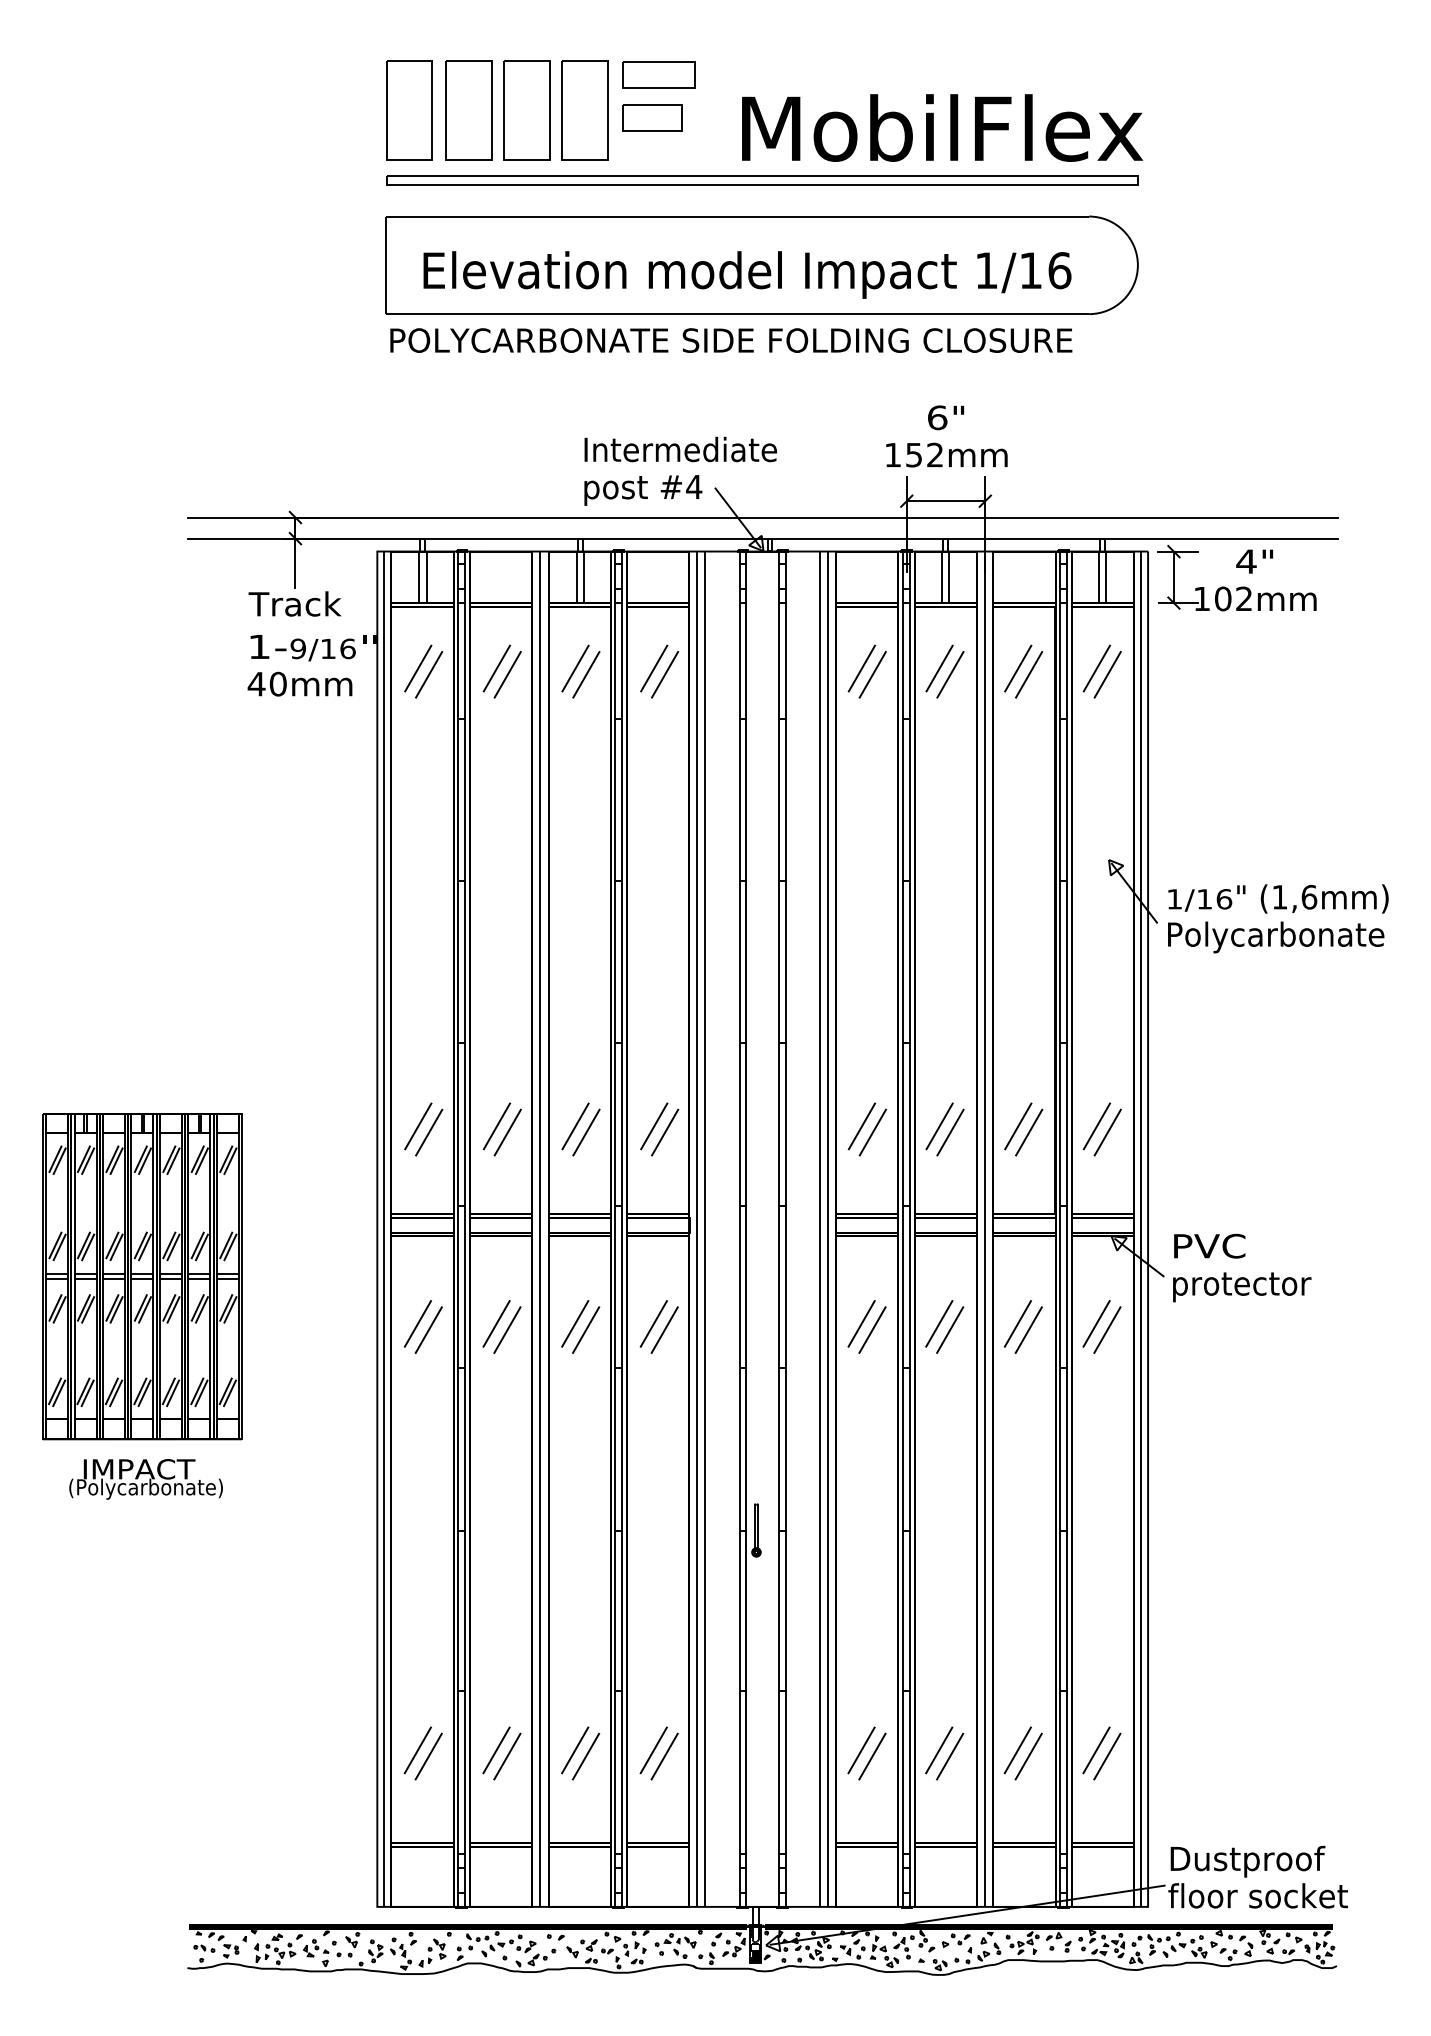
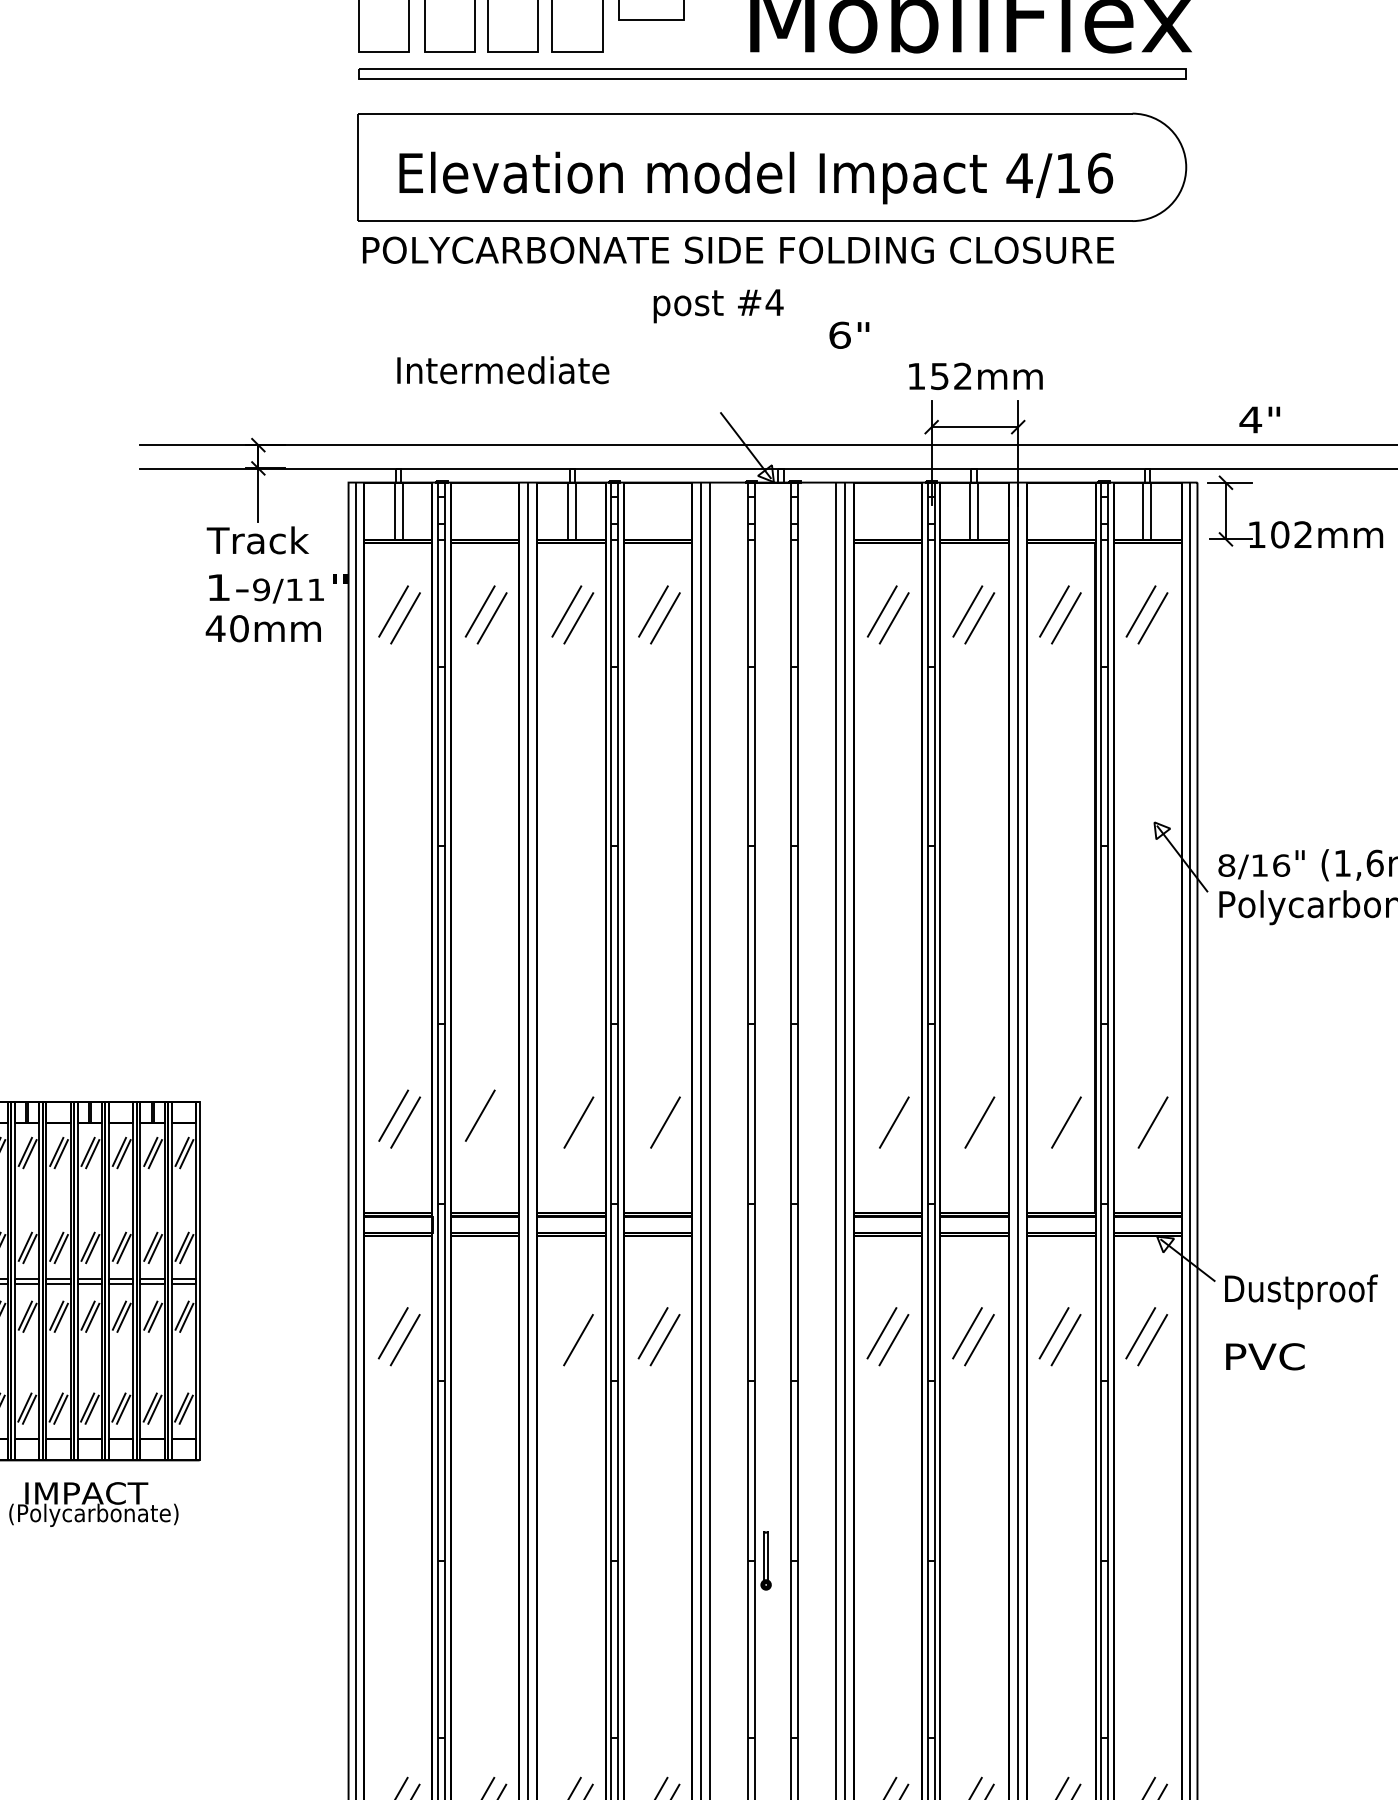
text: (986, 270) -> (1019, 173), 1/16 -> 4/16
text: (946, 417) -> (849, 334), moved
text: (680, 449) -> (502, 370), moved
text: (643, 490) -> (718, 306), moved
text: (1254, 561) -> (1259, 419), moved
text: (347, 648) -> (315, 589), 9/16 -> 9/11
text: (1174, 899) -> (1226, 865), 1/16 -> 8/16
line: (575, 1126) -> (566, 1115), removed
line: (654, 1126) -> (653, 1115), removed
line: (861, 1126) -> (881, 1115), removed
line: (939, 1126) -> (967, 1115), removed
line: (1018, 1126) -> (1054, 1115), removed
line: (1096, 1126) -> (1140, 1115), removed
line: (507, 1132) -> (491, 1122), removed
text: (1209, 1245) -> (1265, 1355), moved
text: (1242, 1286) -> (1301, 1292), protector -> Dustproof
line: (496, 1323) -> (479, 1332), removed
line: (575, 1323) -> (566, 1332), removed
line: (507, 1329) -> (491, 1339), removed

